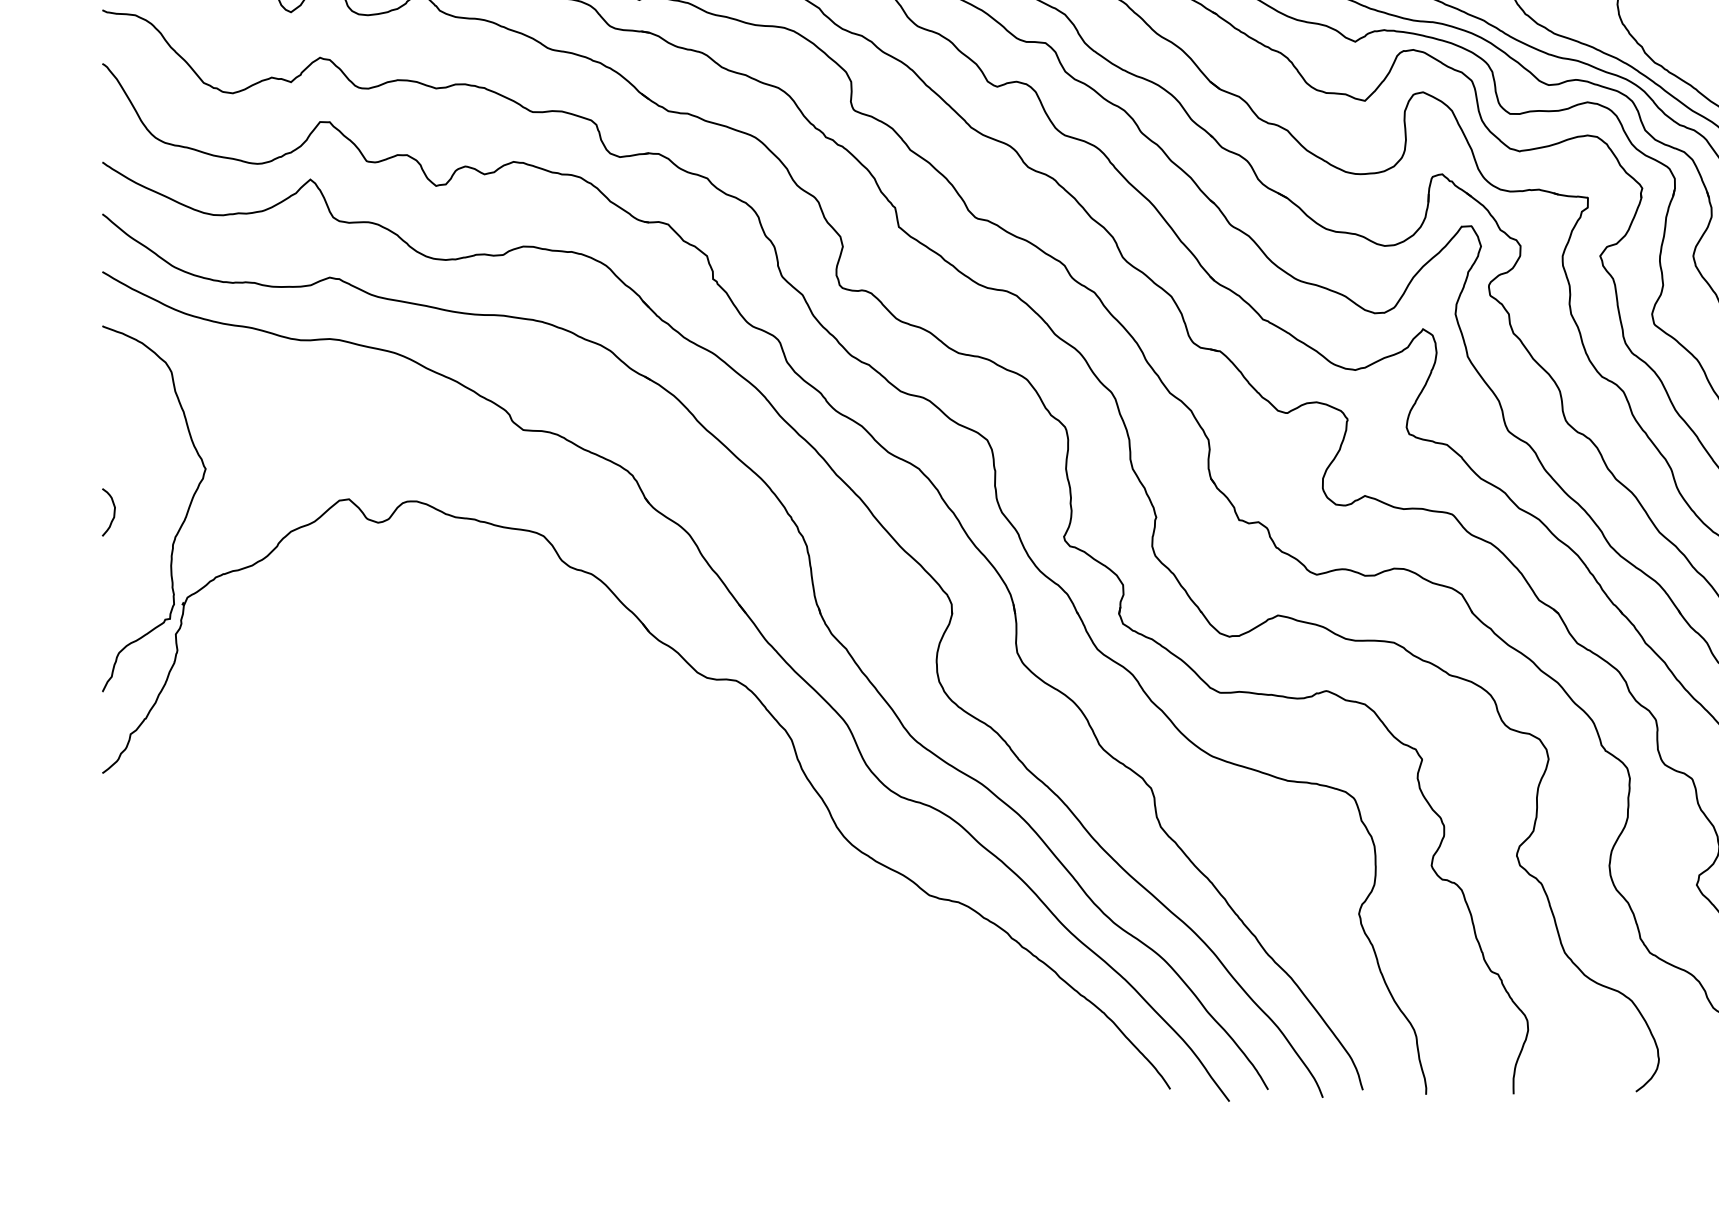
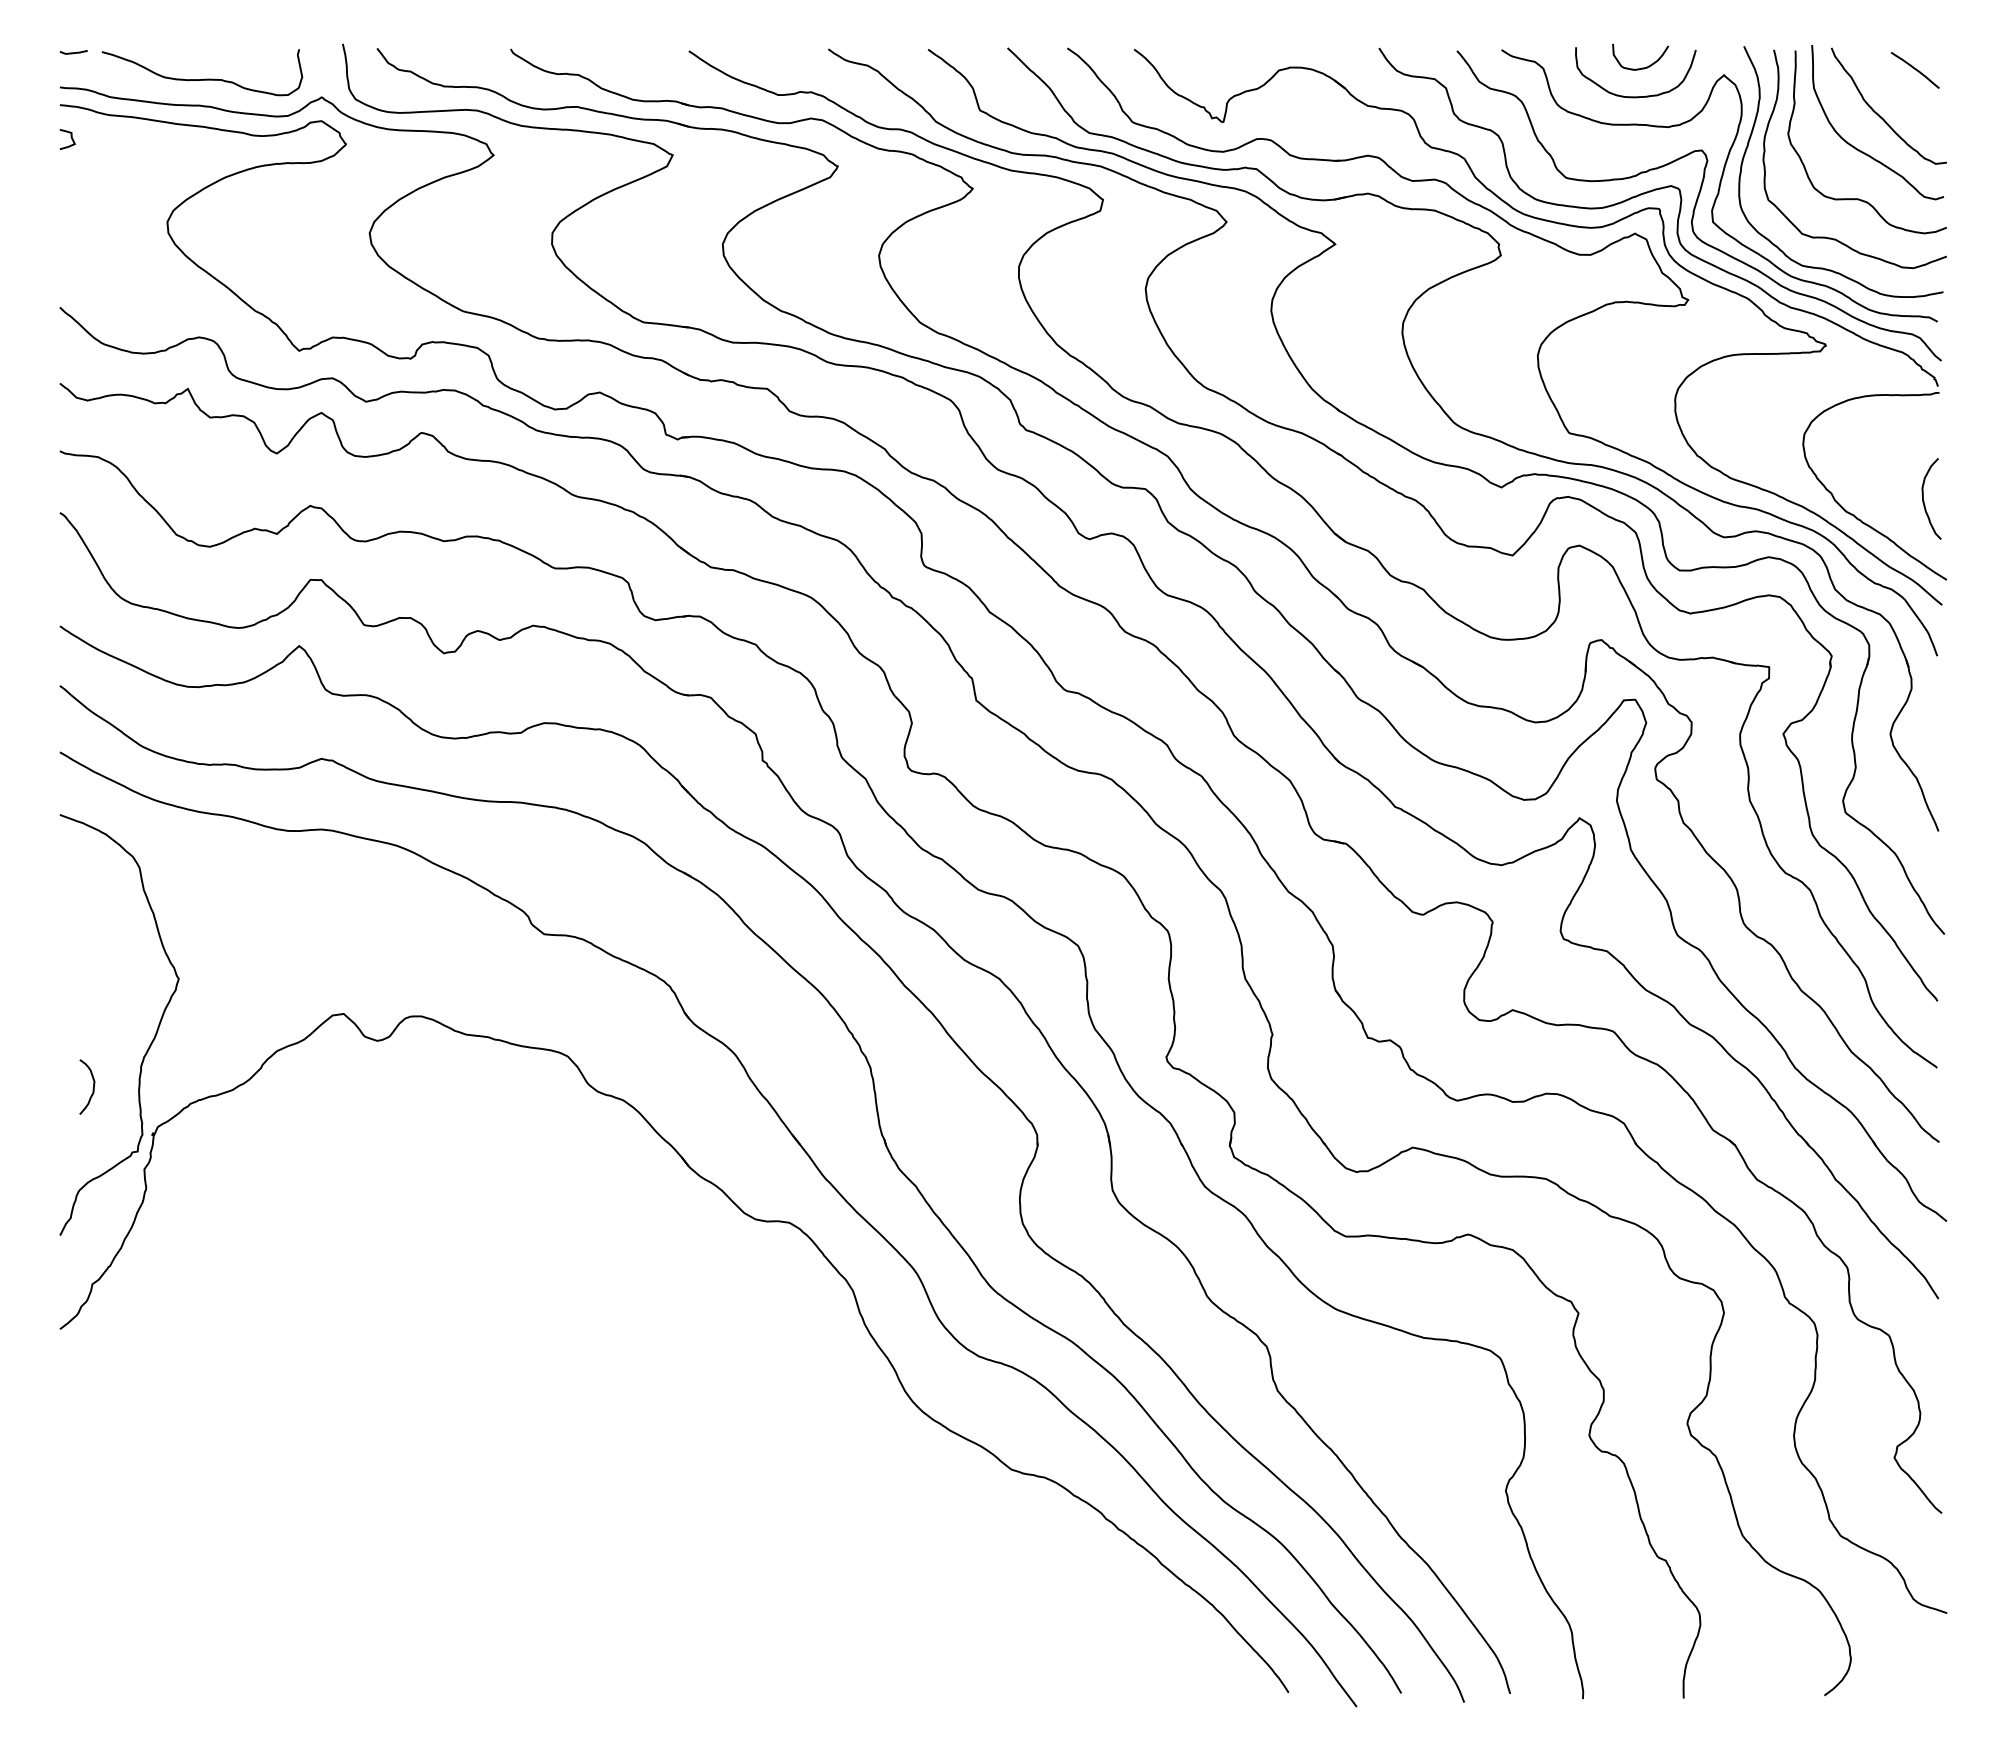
curve: (113, 513) -> (92, 1088), moved

